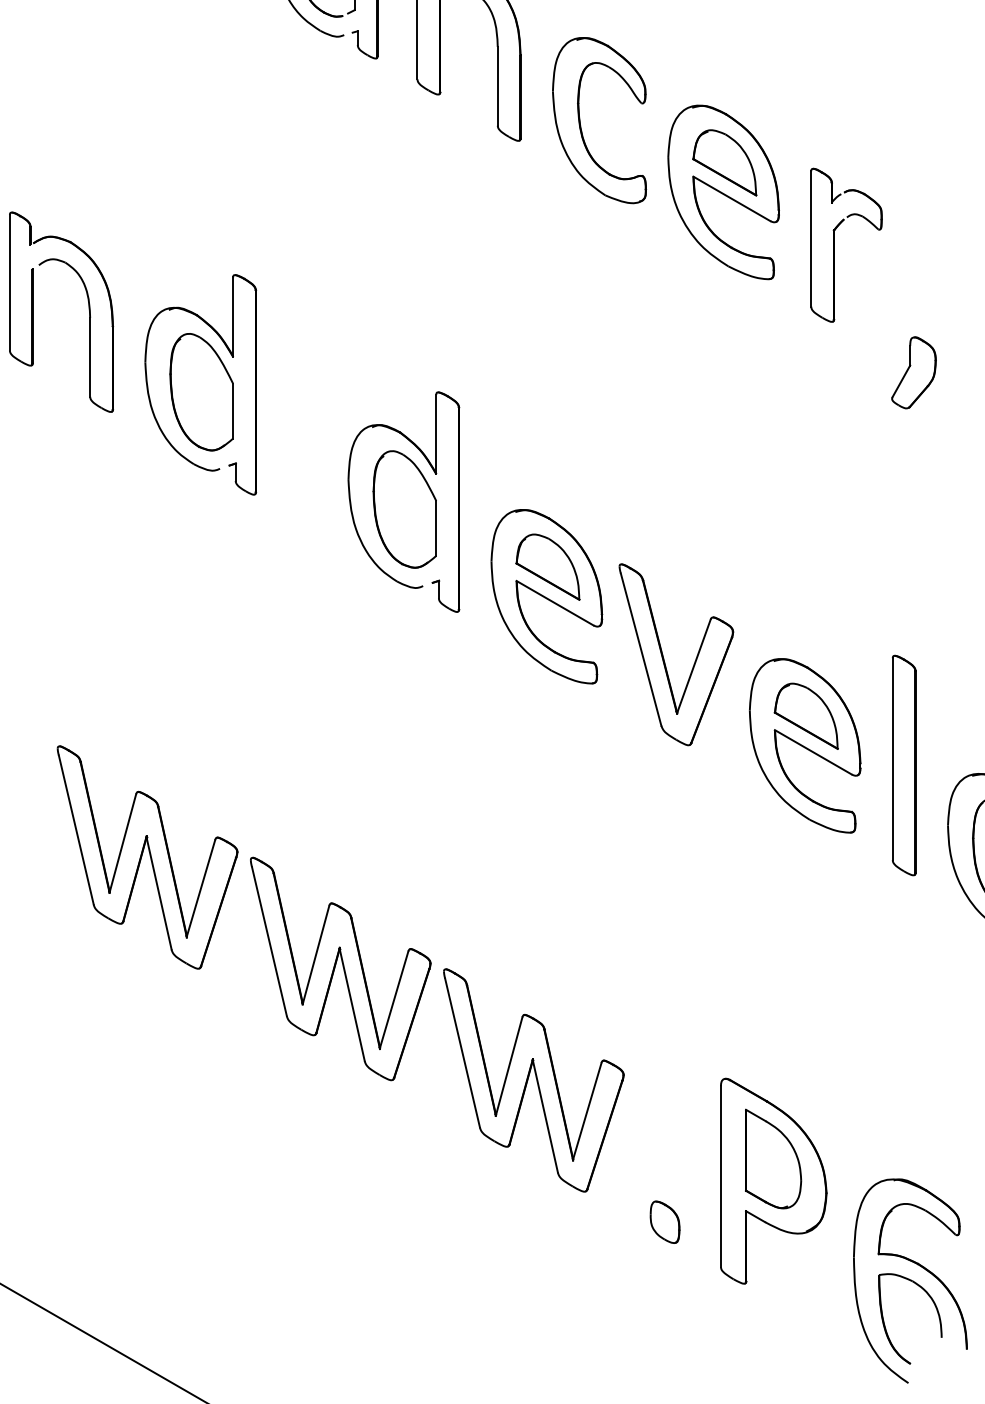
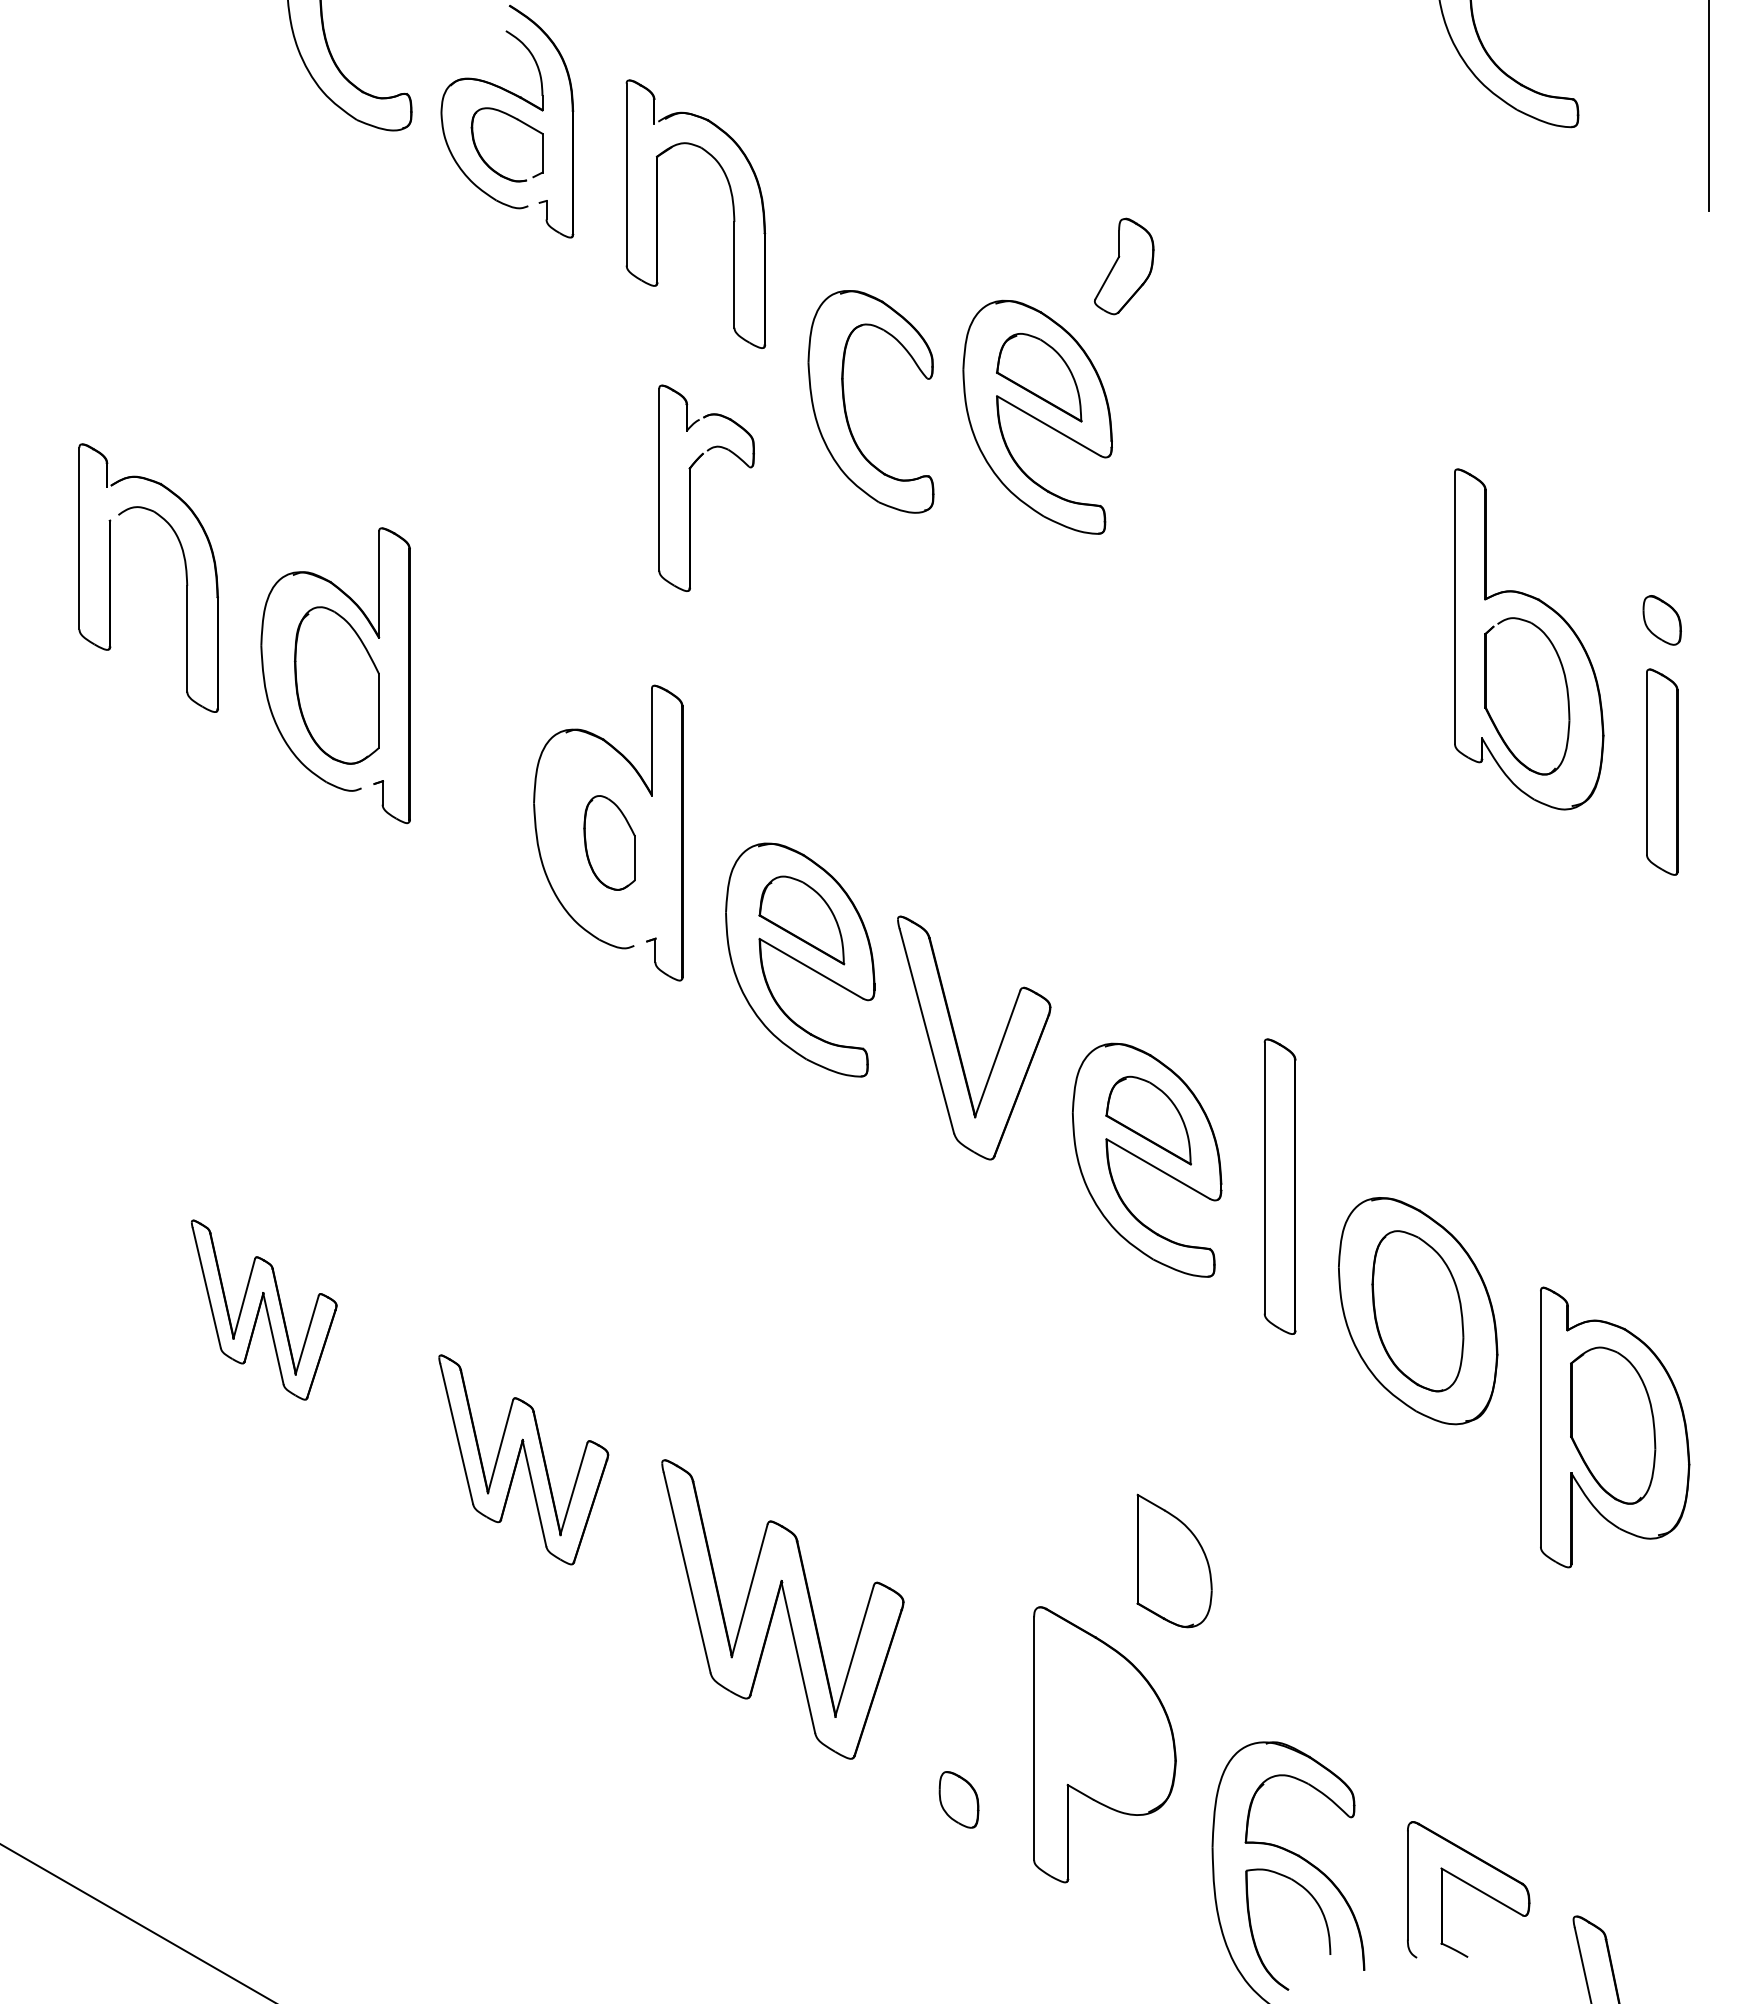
part: (580, 120) -> (845, 401), moved
part: (834, 244) -> (690, 487), moved
part: (914, 372) -> (1124, 266), moved
part: (404, 509) -> (609, 842), size x0.6
part: (146, 856) -> (263, 1309), size x0.6
part: (340, 968) -> (523, 1459), size x0.7
part: (773, 1158) -> (1174, 1560), moved

